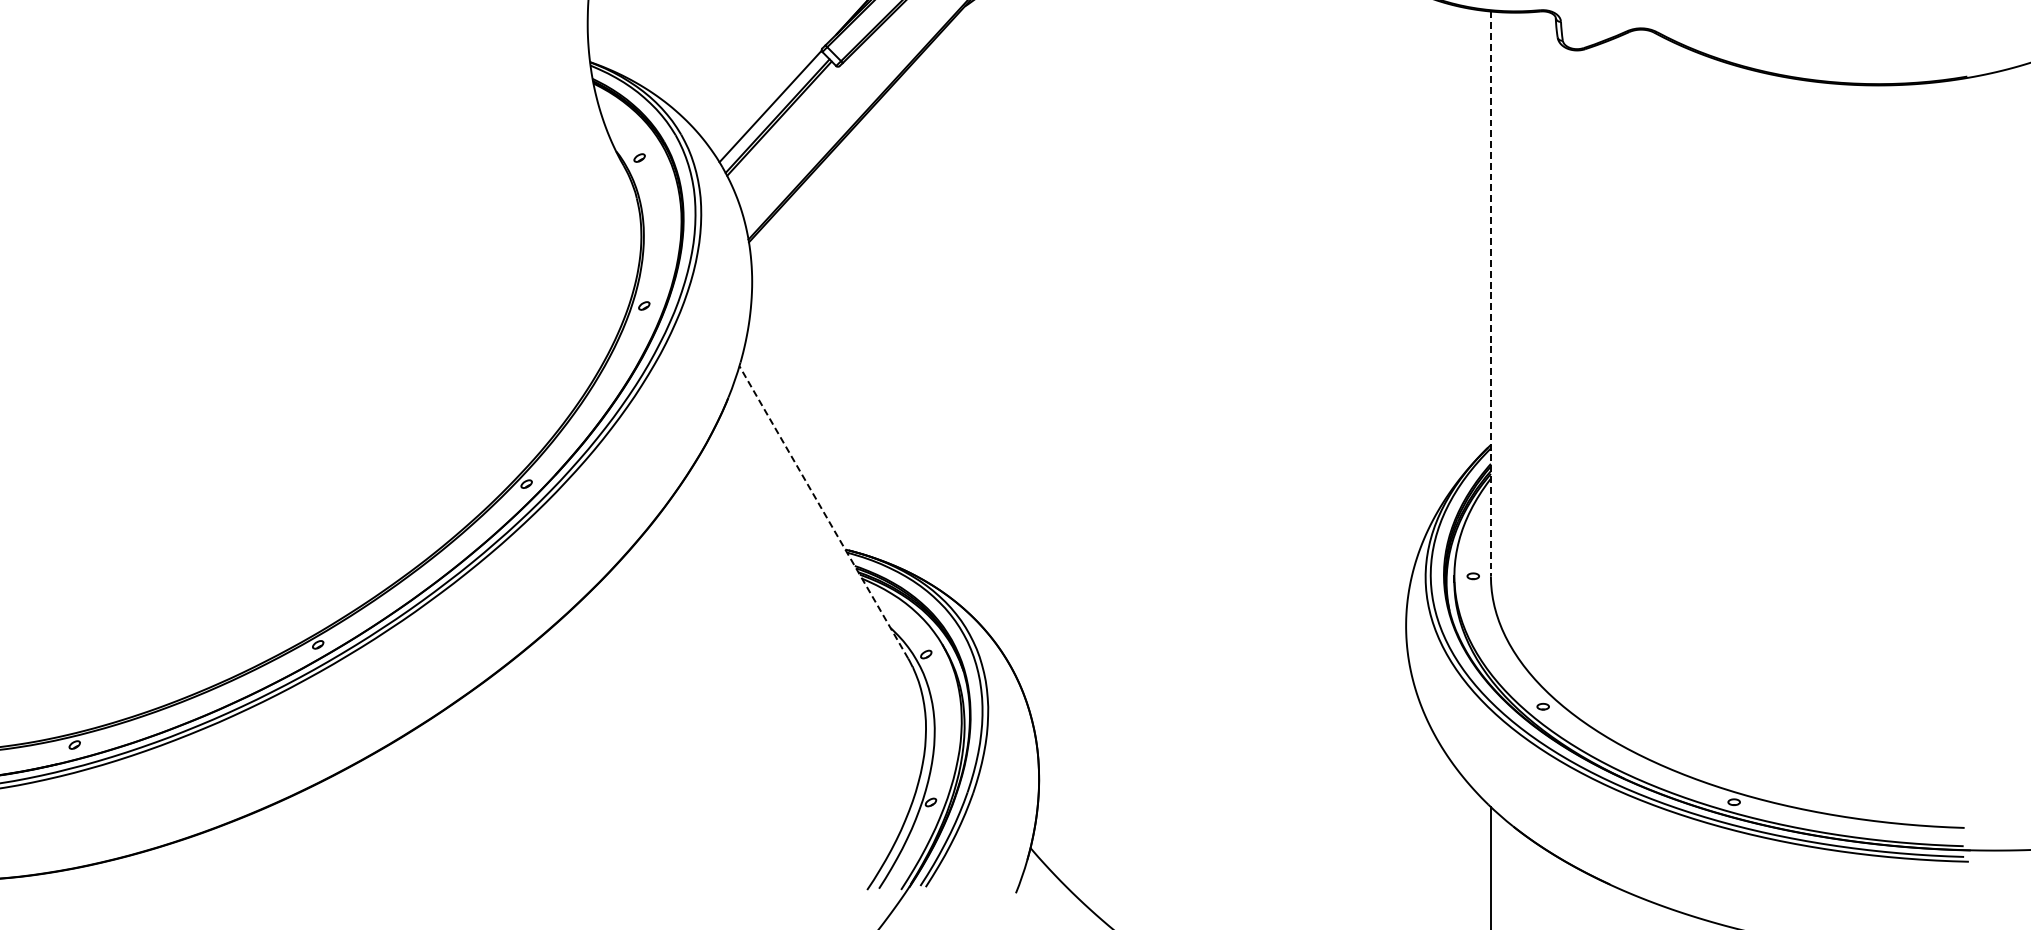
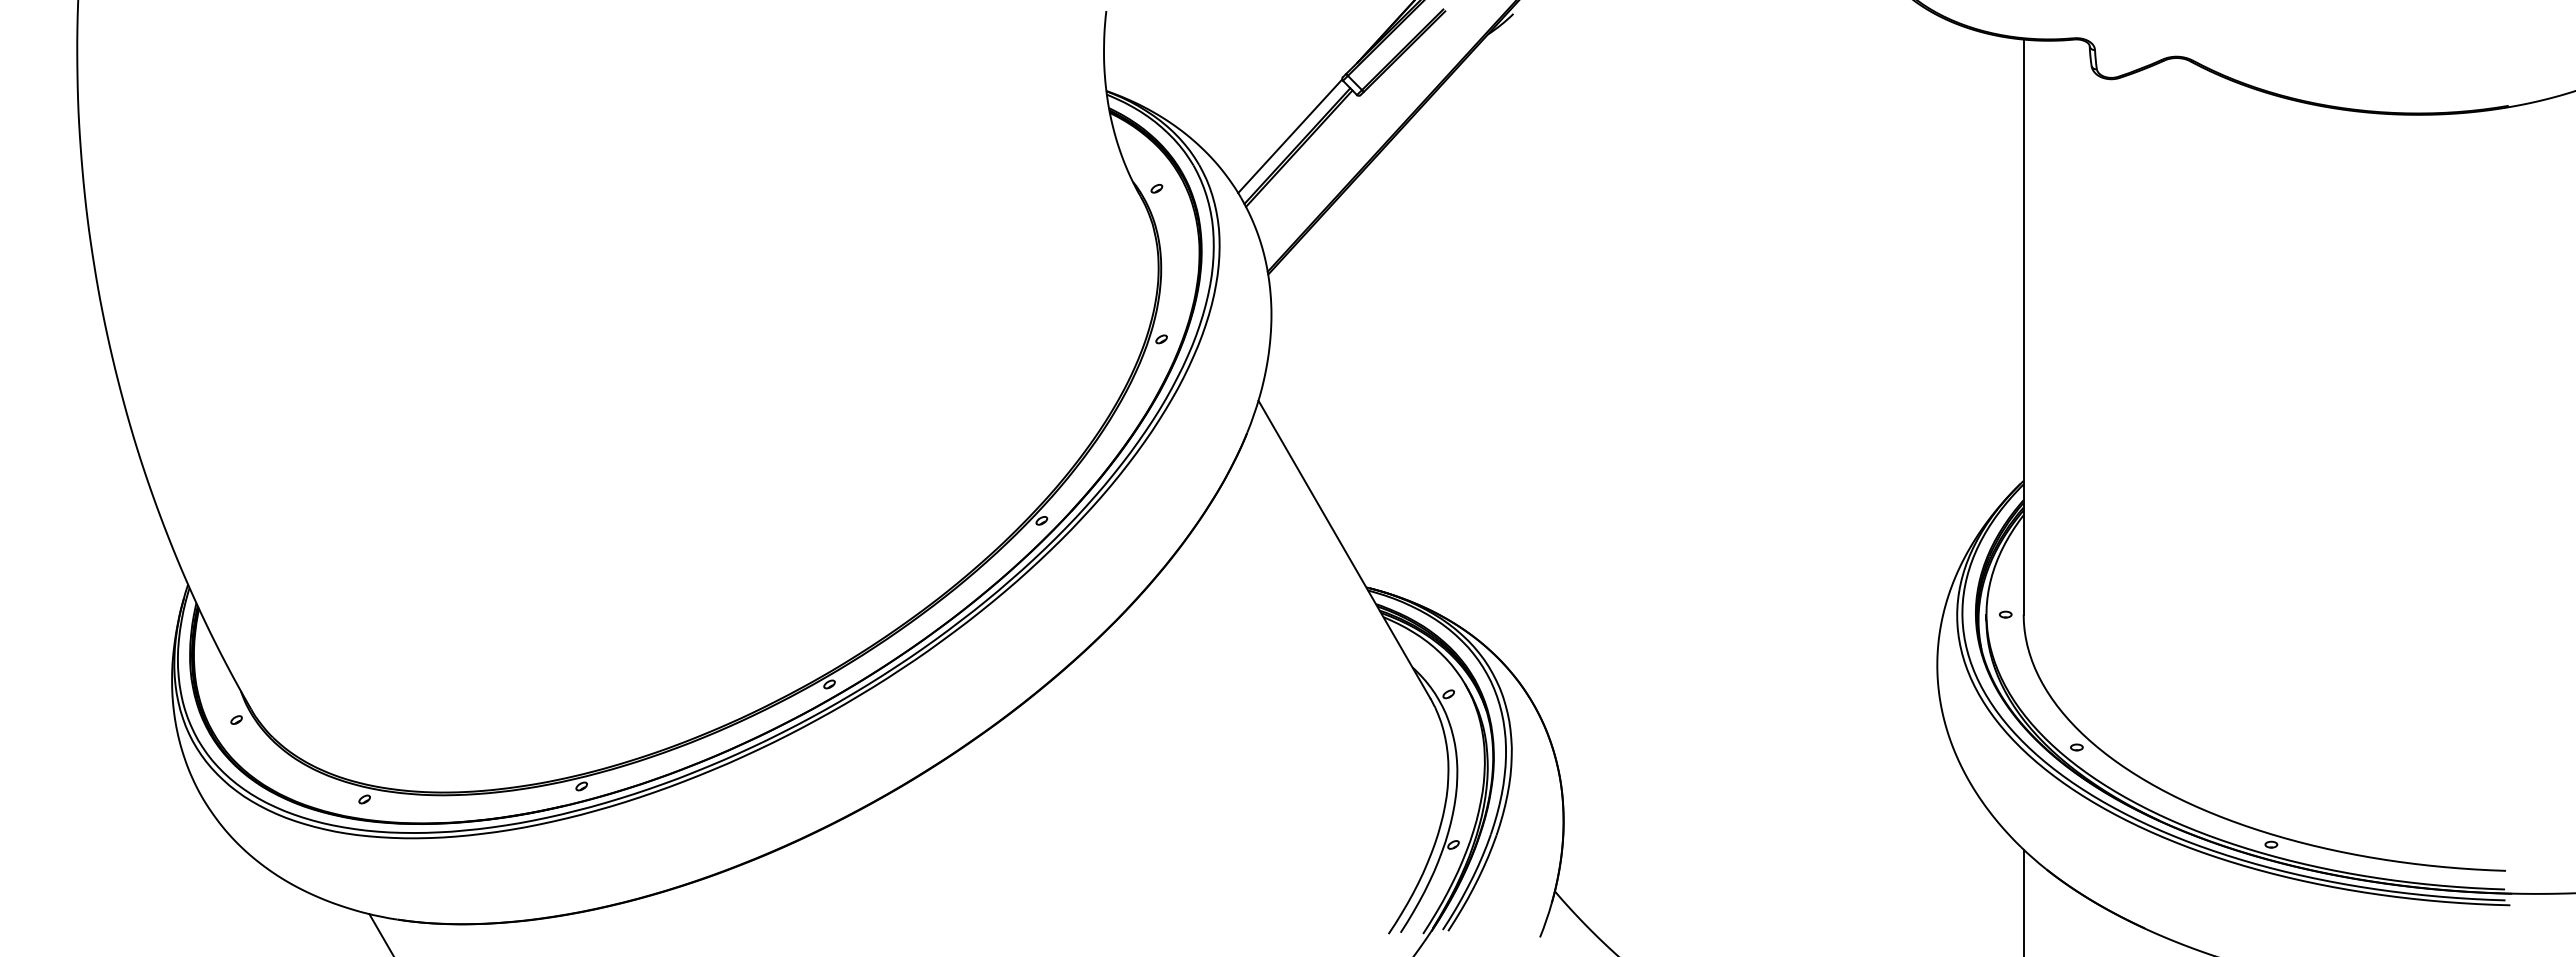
line: (1490, 294) -> (2023, 327), dashed -> solid
line: (823, 512) -> (1344, 549), dashed -> solid

